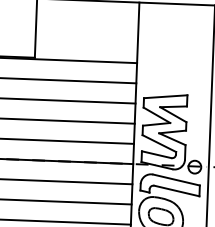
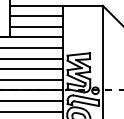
line: (87, 21) -> (36, 16), added
line: (87, 40) -> (36, 26), added

